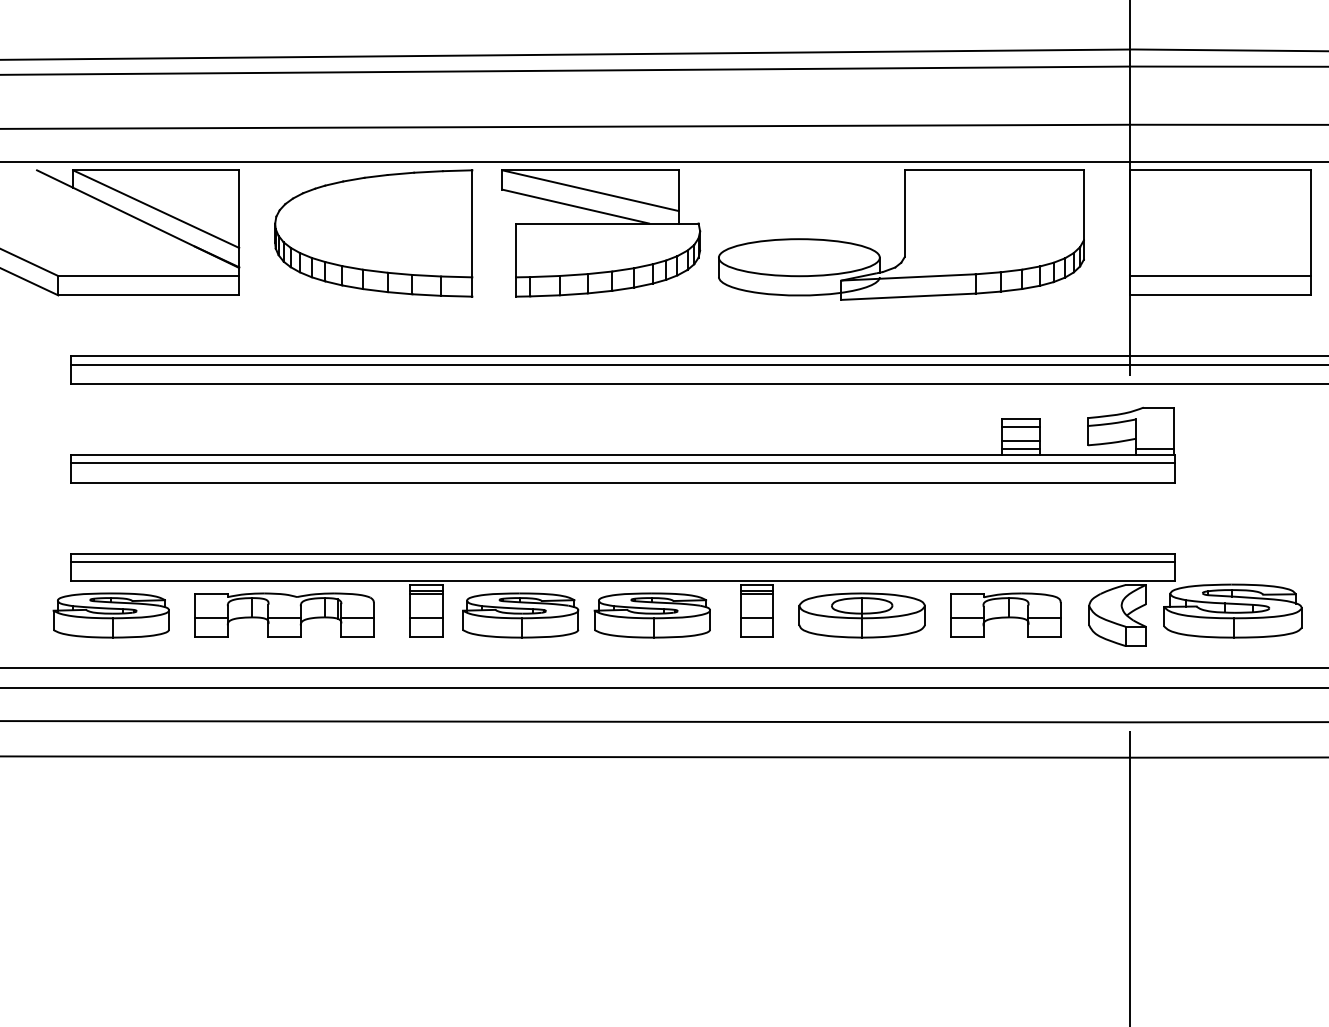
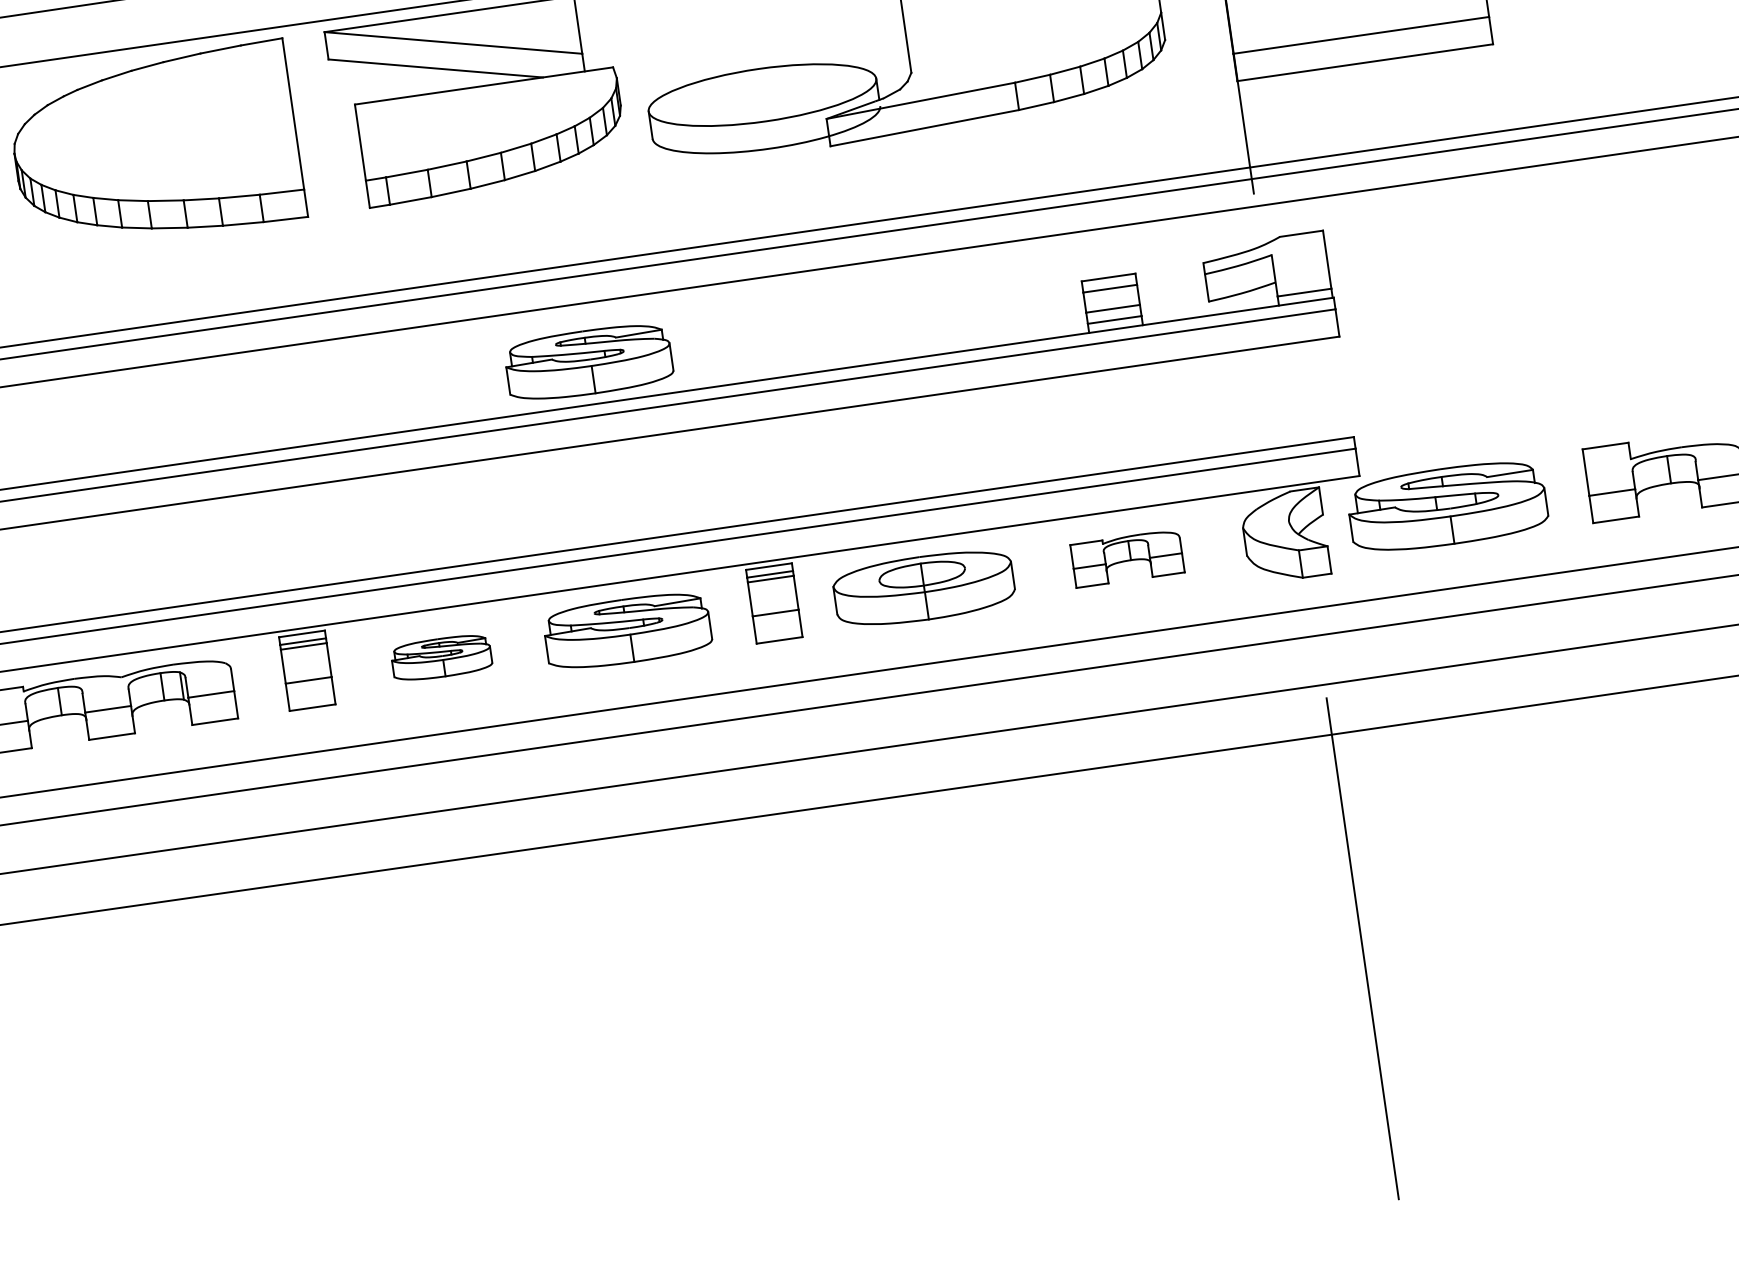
part: (651, 425) -> (587, 362), added
part: (1005, 614) -> (1126, 557), size x0.7
part: (520, 615) -> (441, 657), size x0.6

